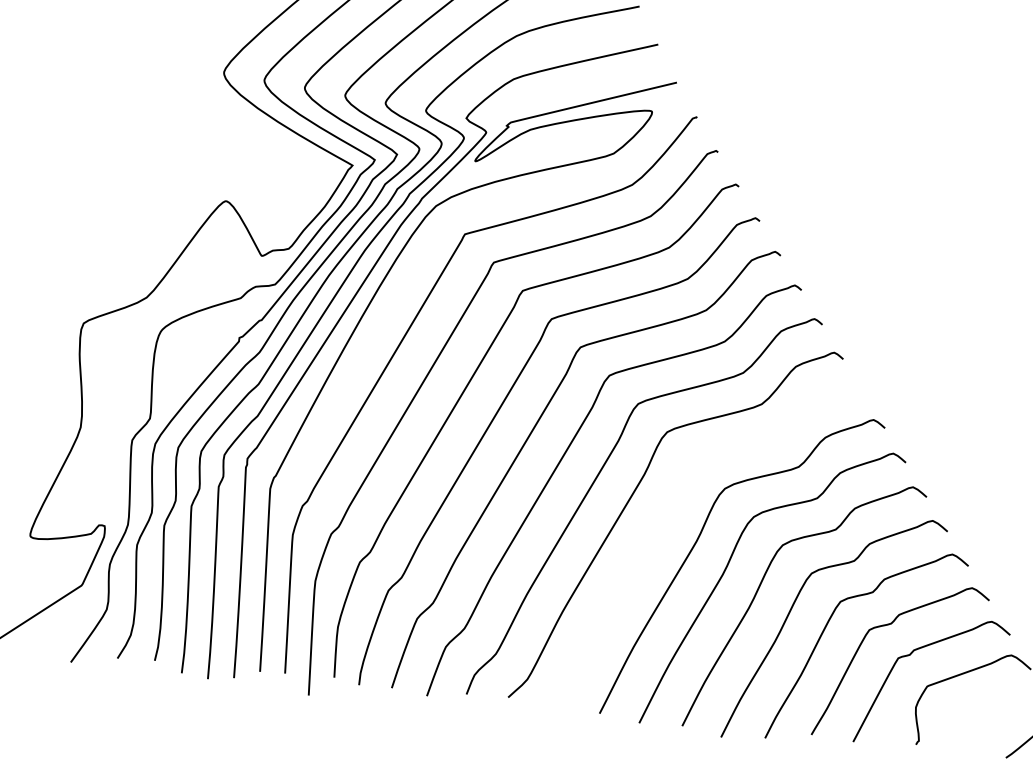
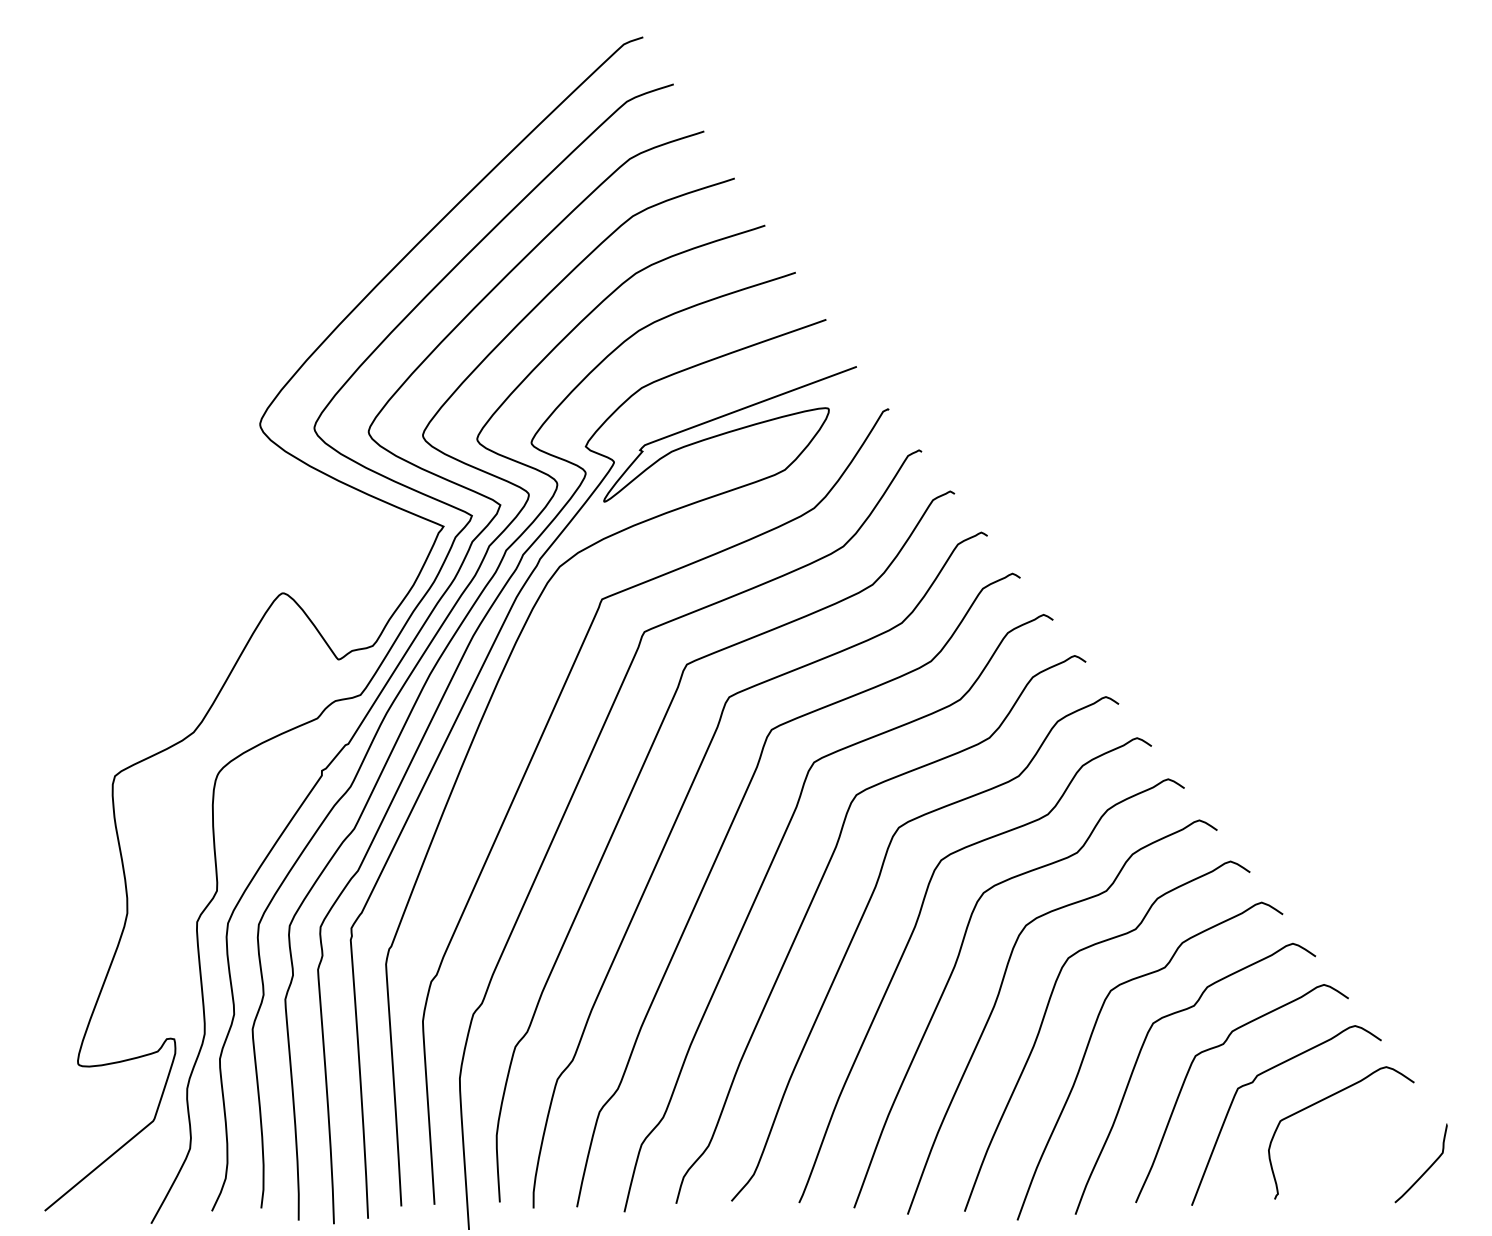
curve: (664, 519) -> (909, 942), added

